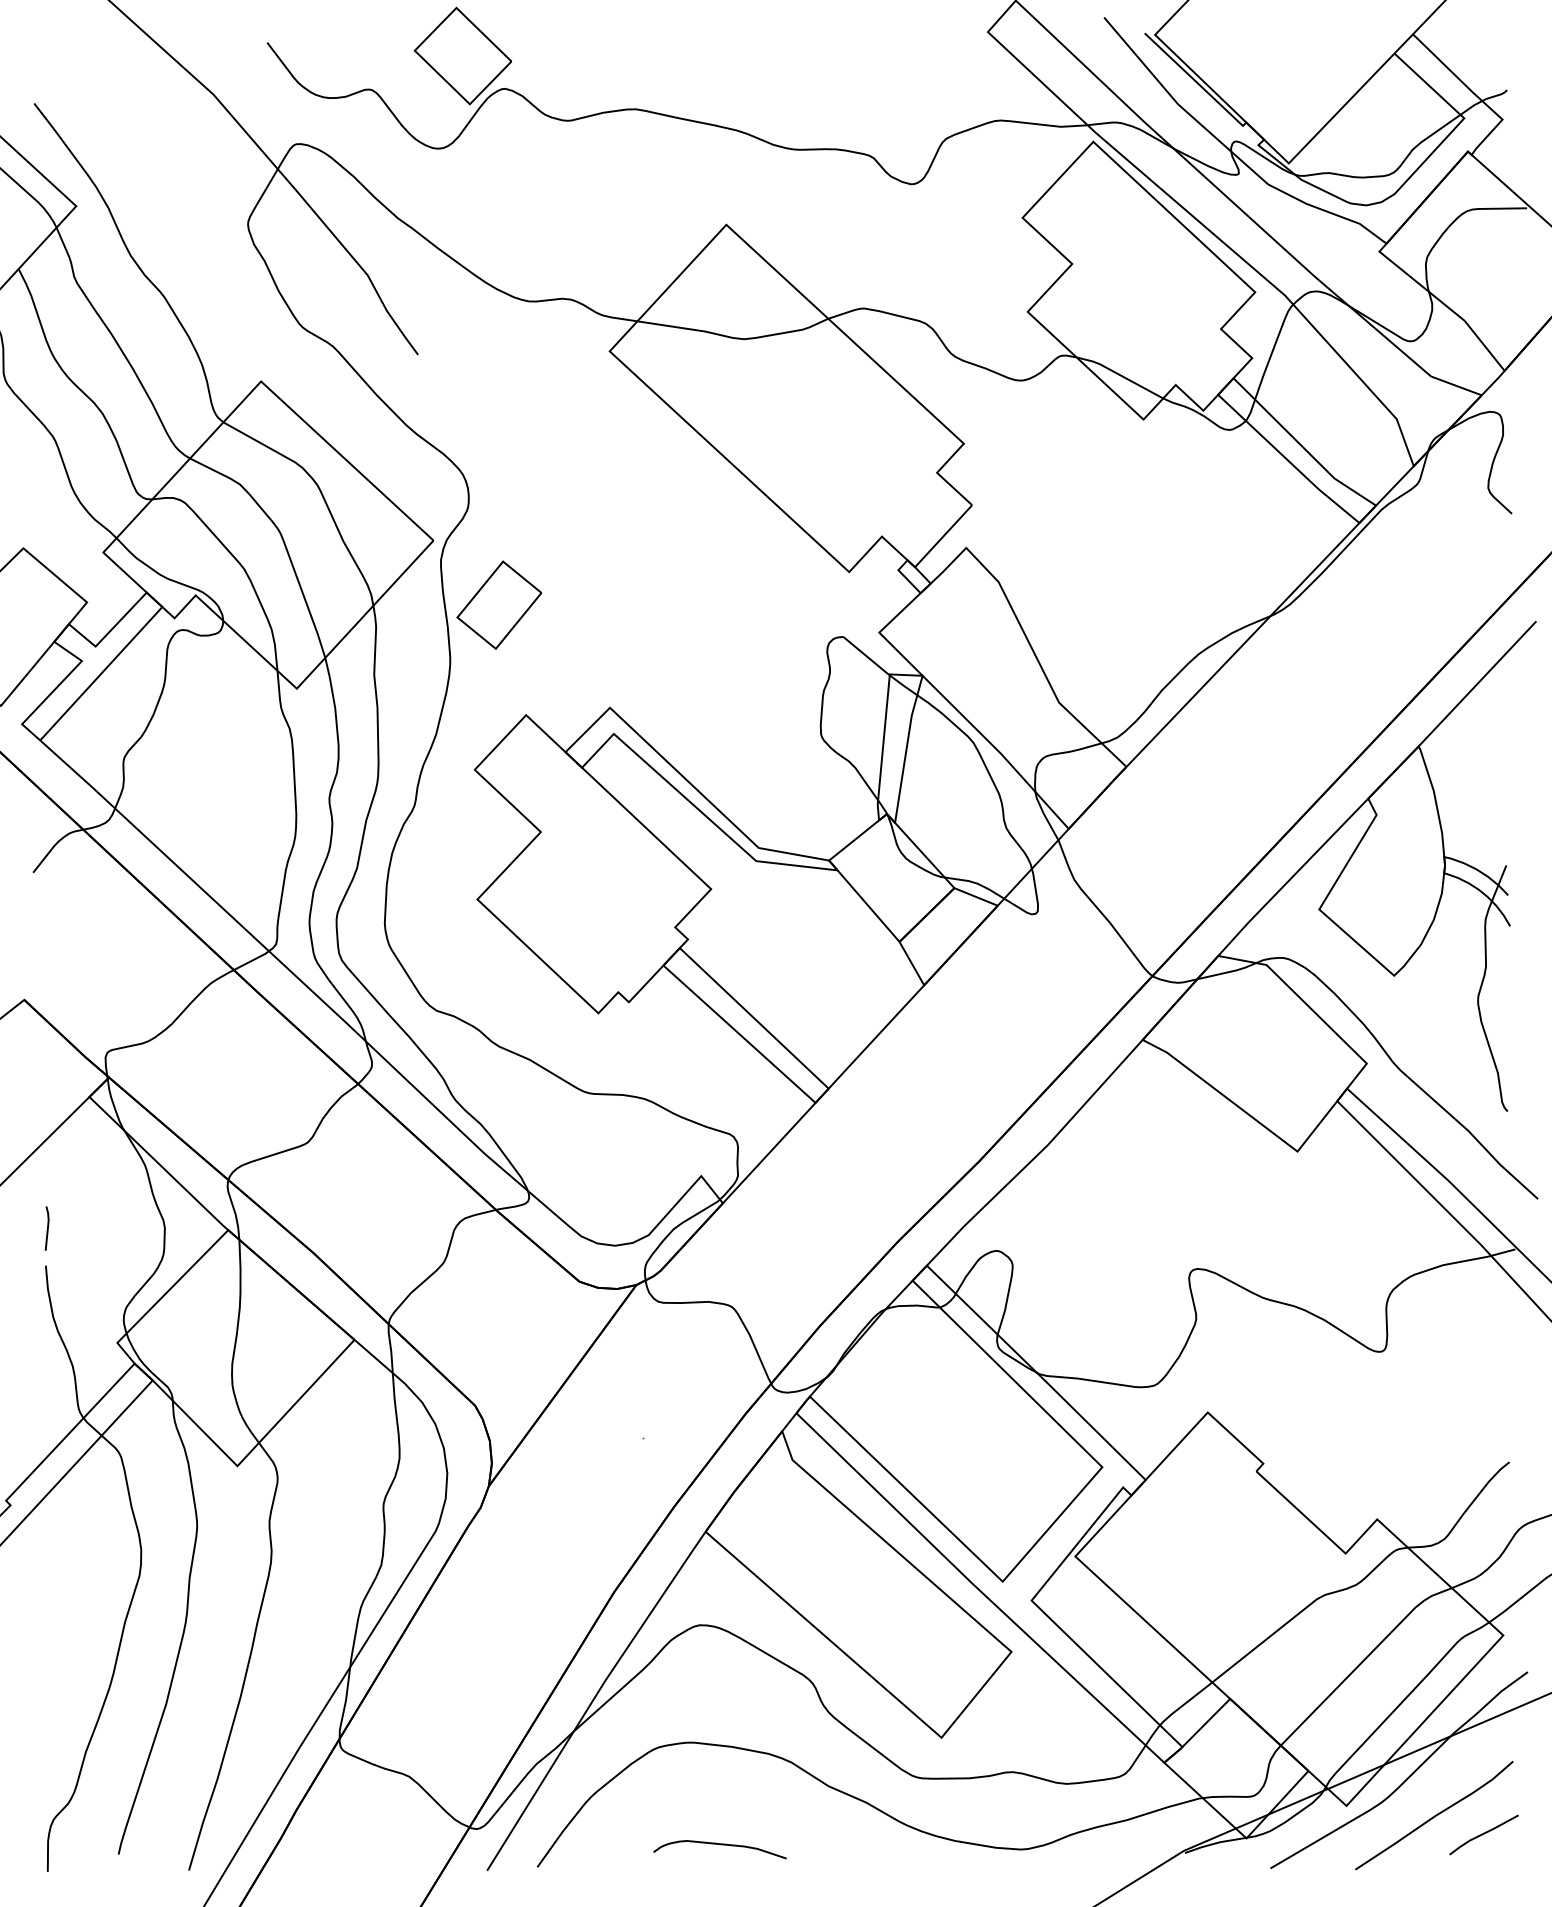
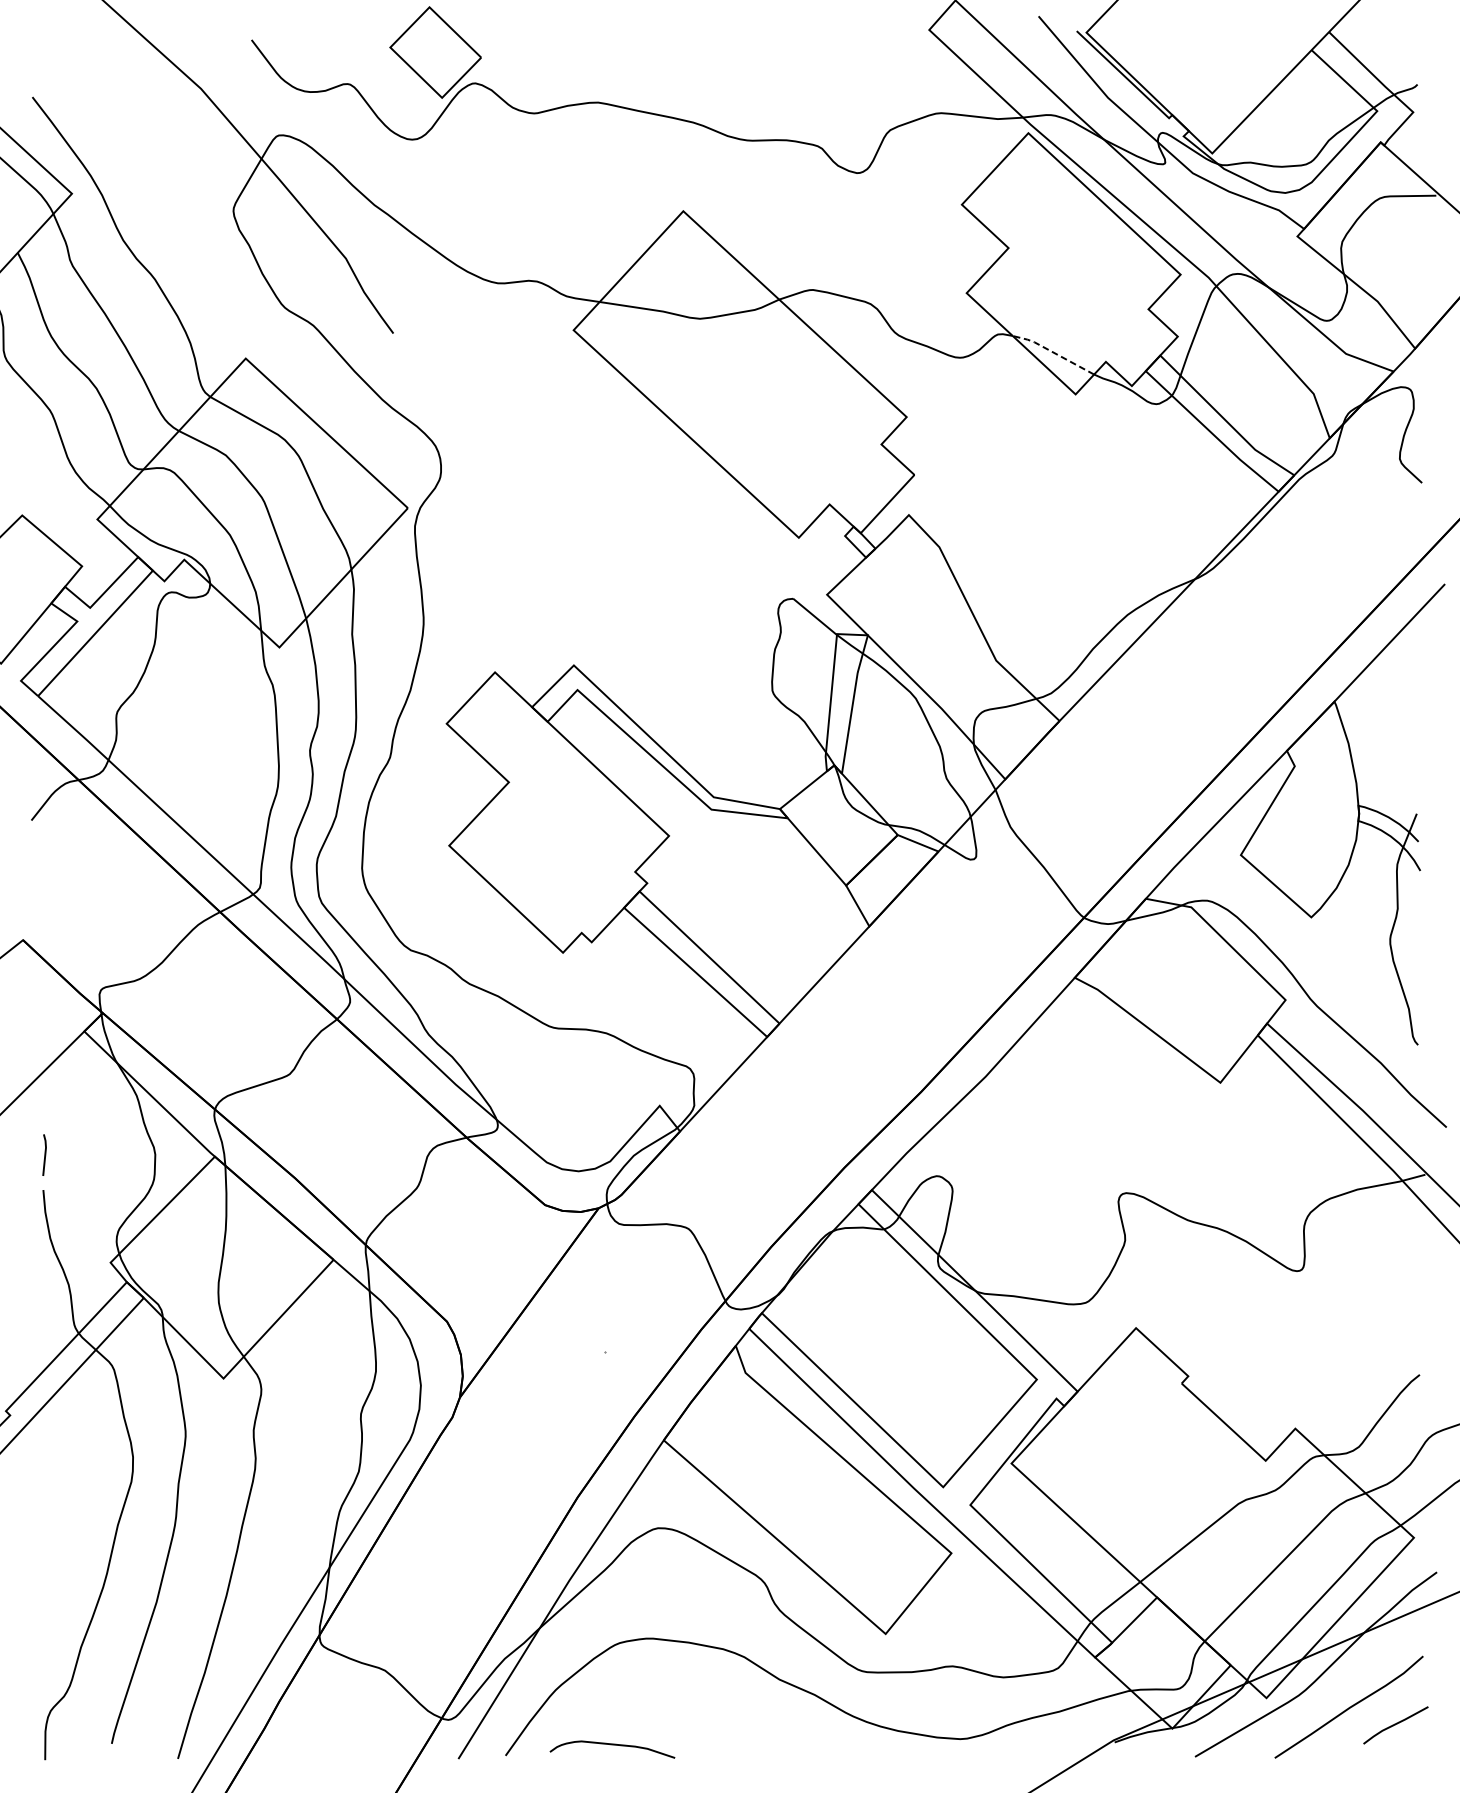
line: (1119, 374) -> (1053, 352), solid -> dashed
part: (498, 604) -> (469, 568), removed
curve: (720, 1845) -> (612, 1745), moved

